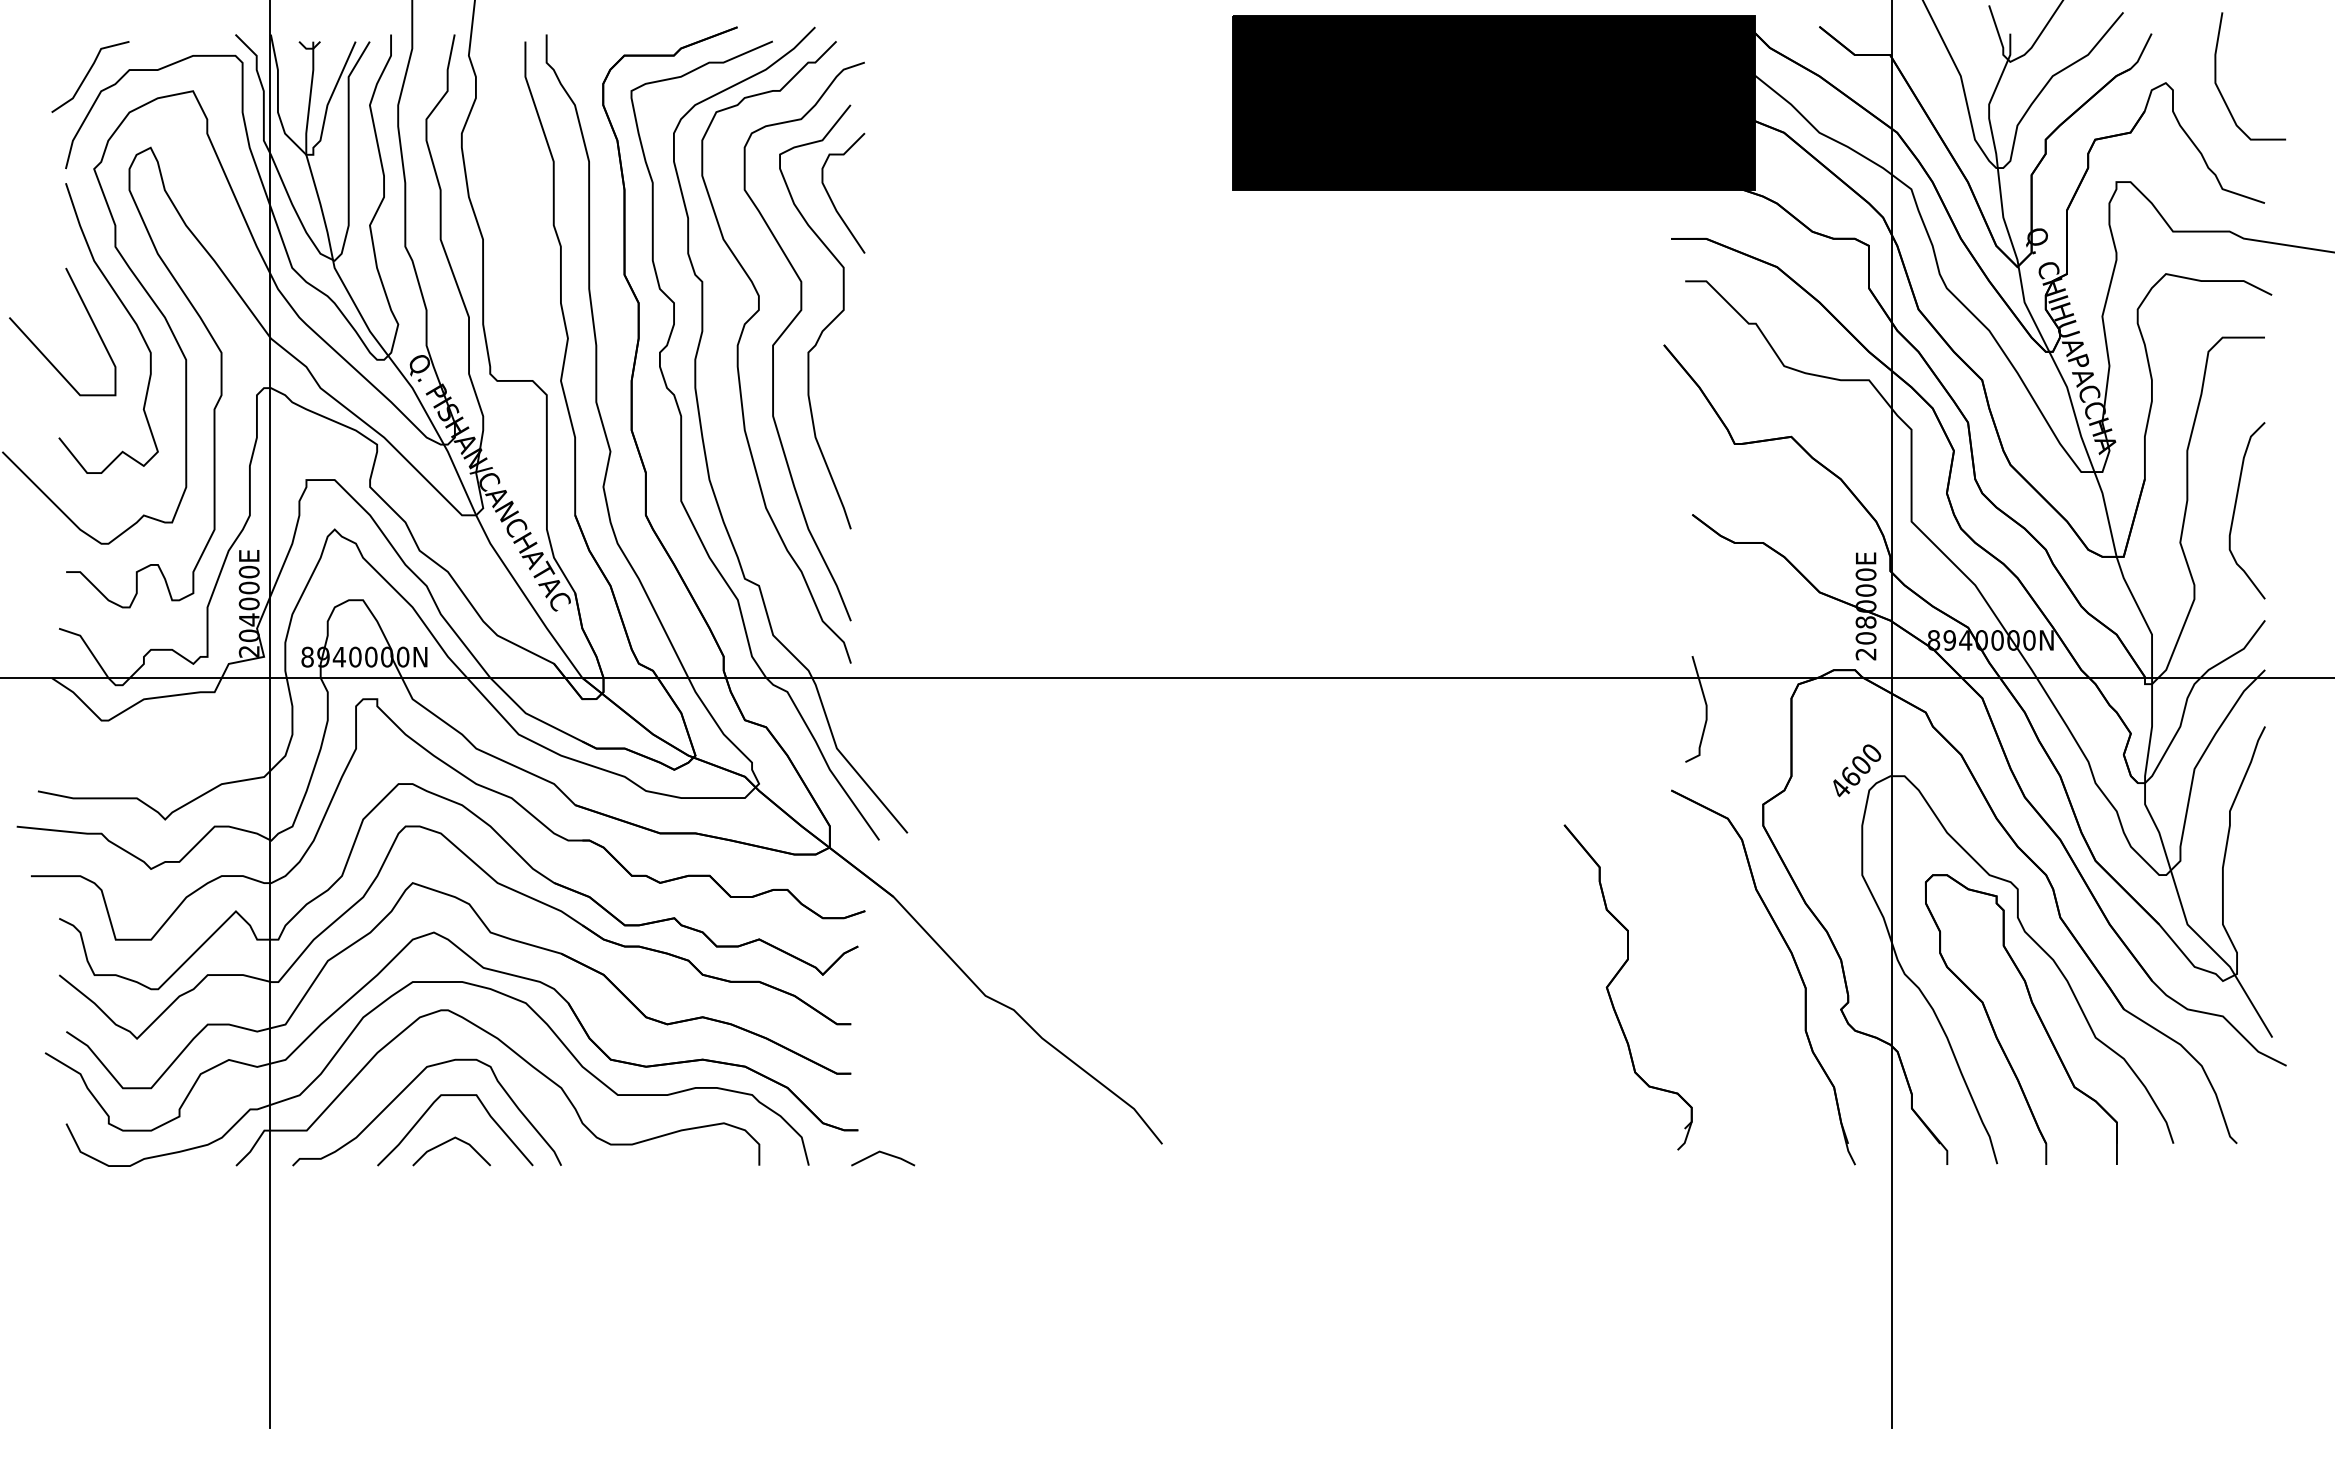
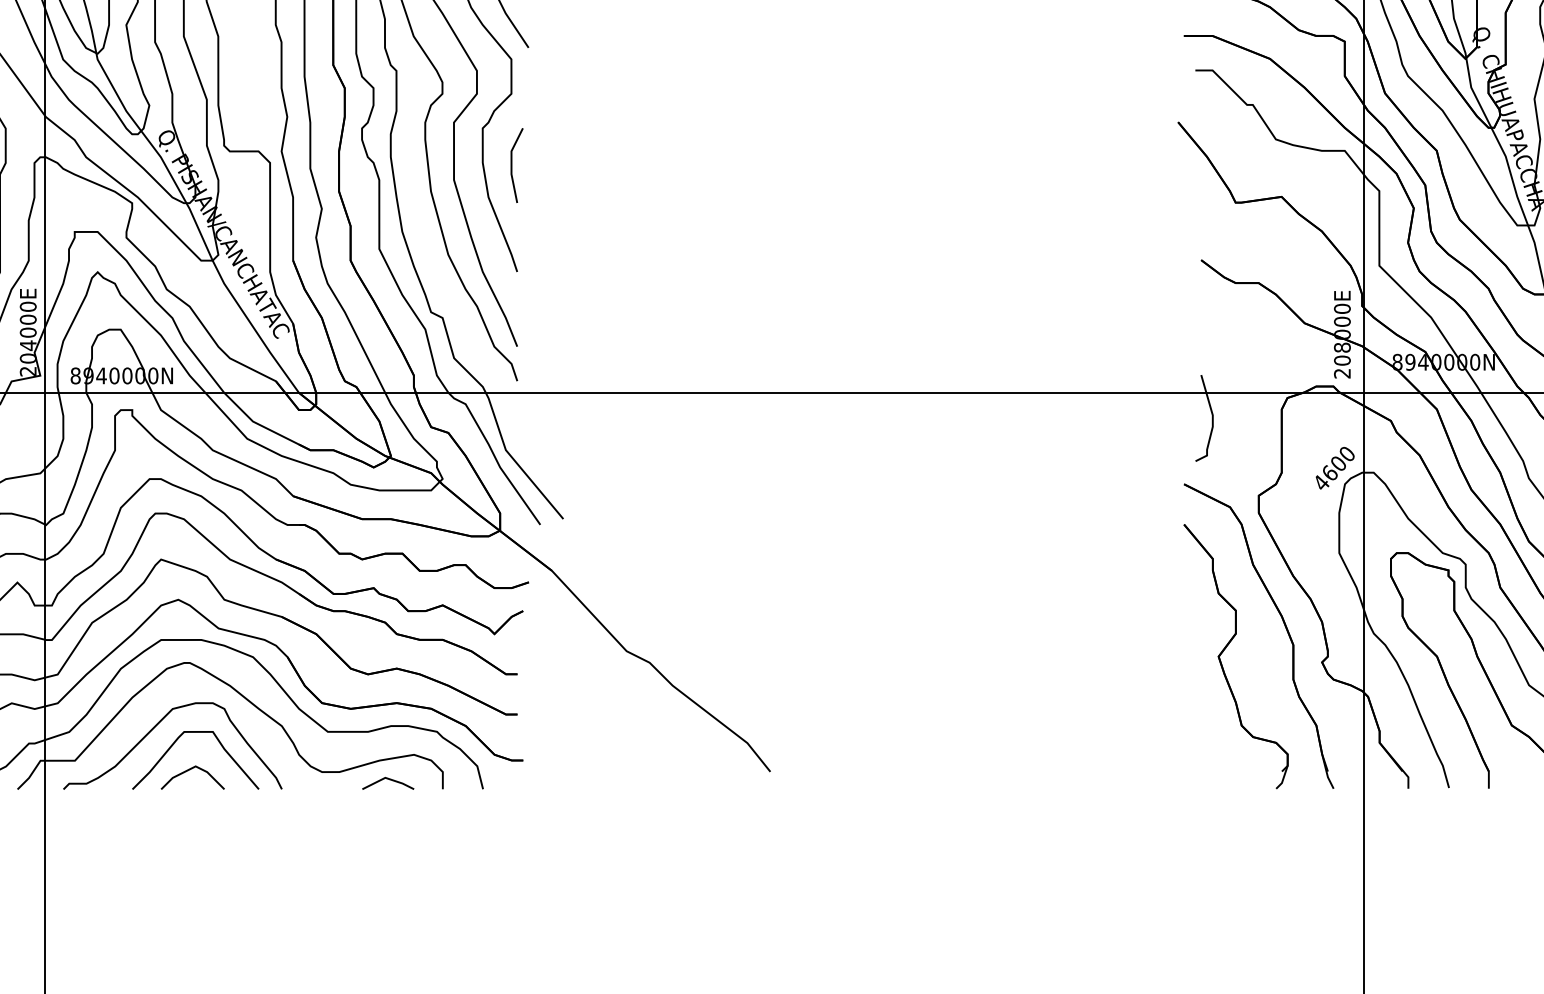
line: (844, 398) -> (512, 165), added
part: (1614, 979) -> (1224, 650), moved
line: (884, 1154) -> (389, 780), moved

